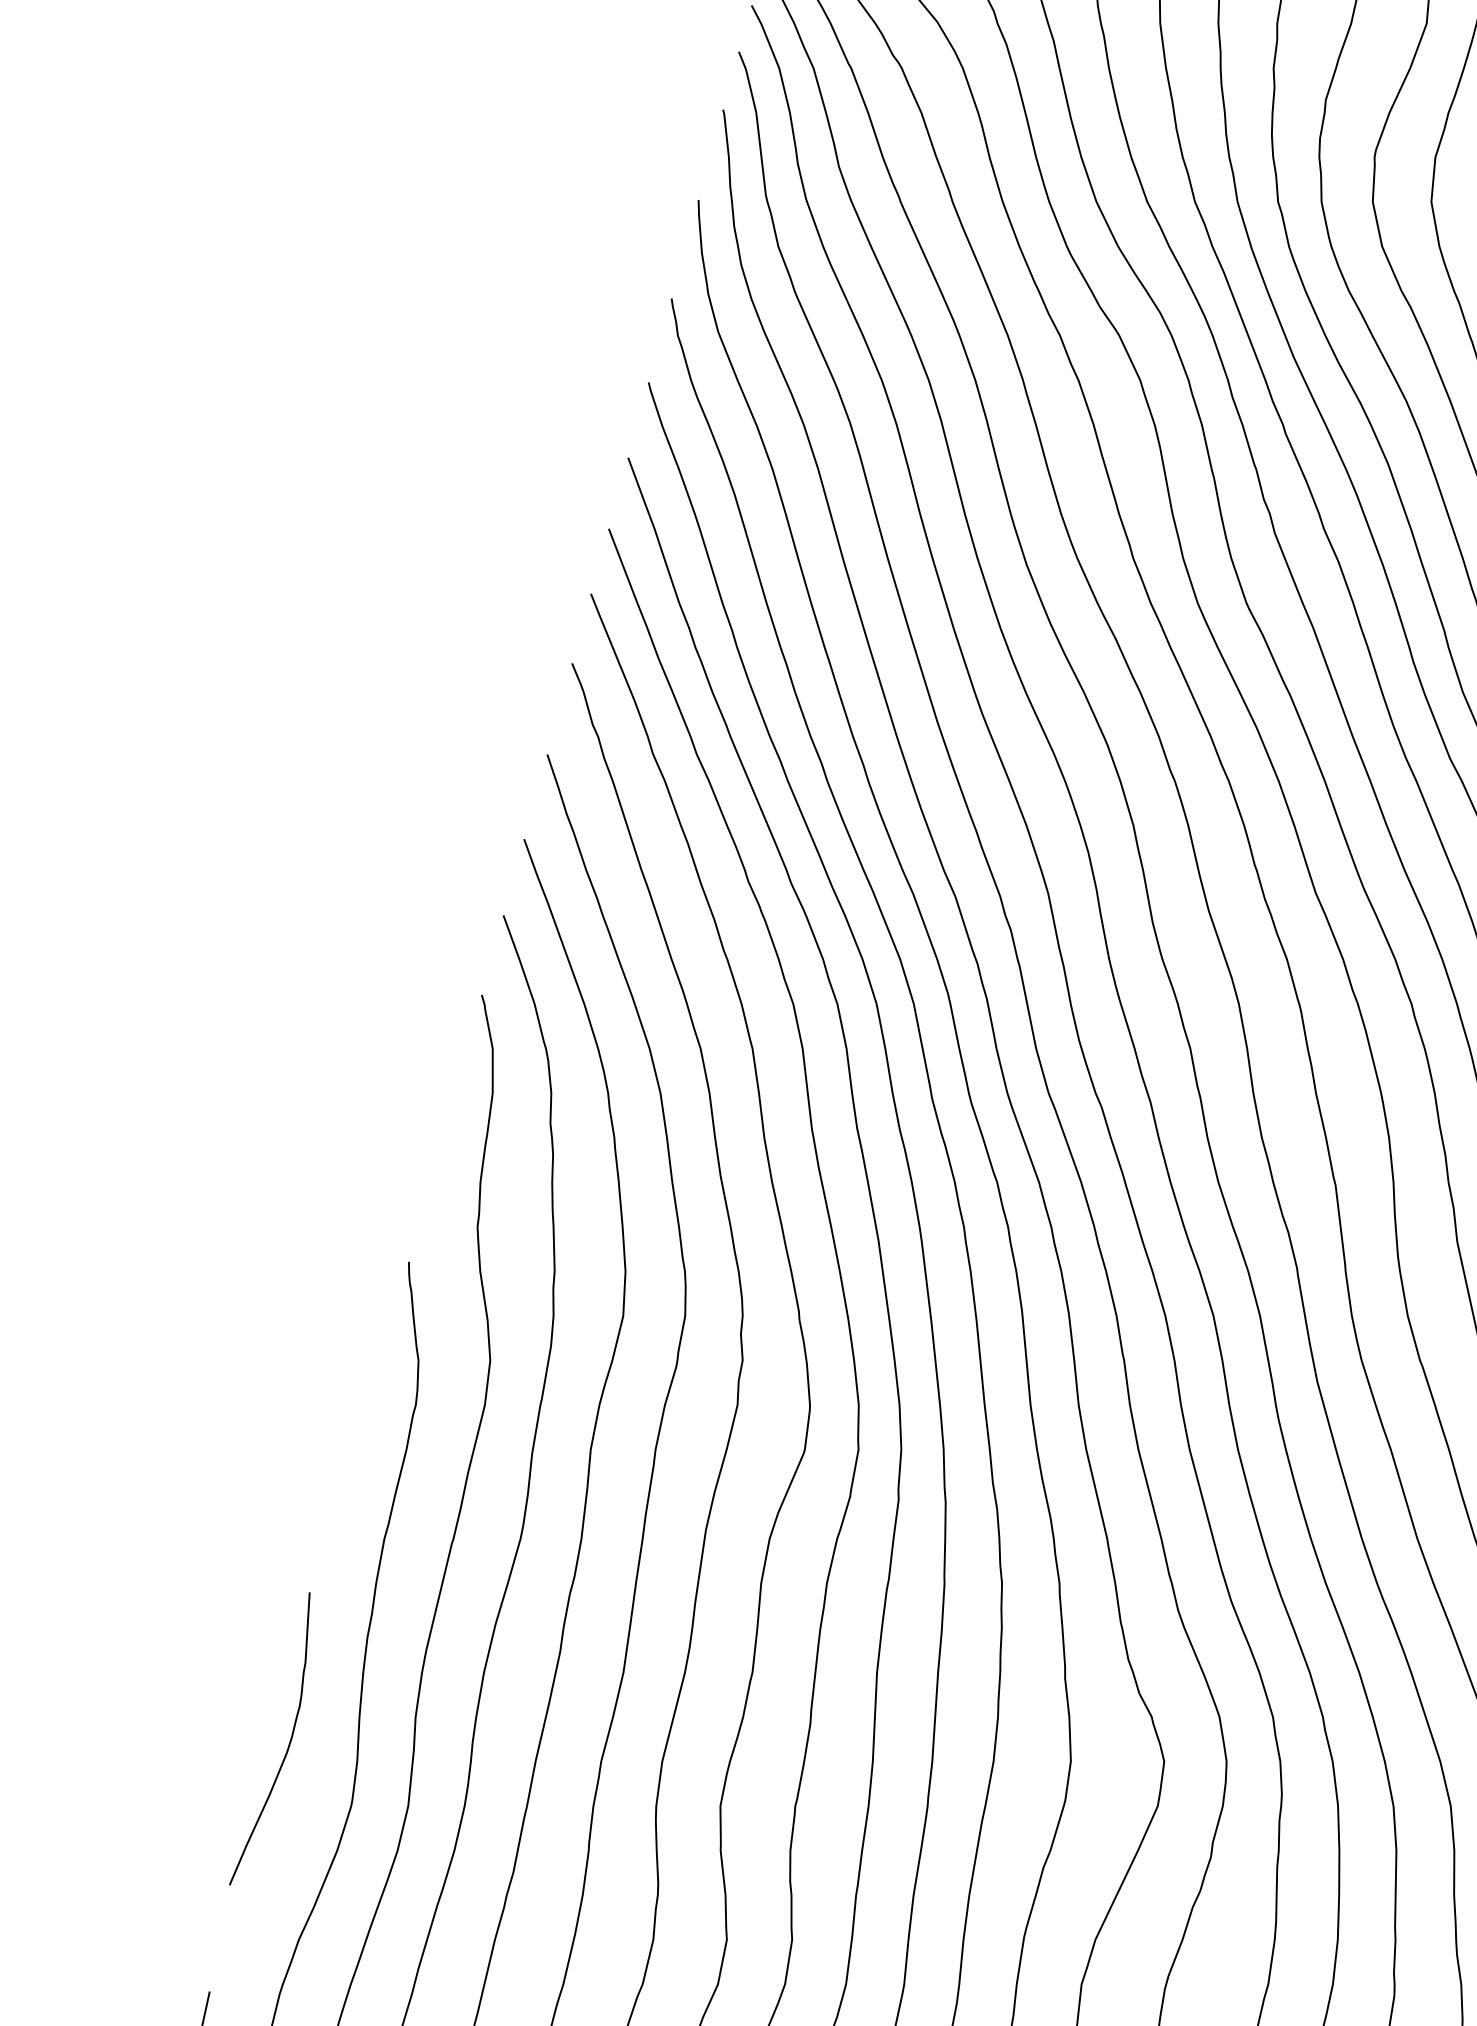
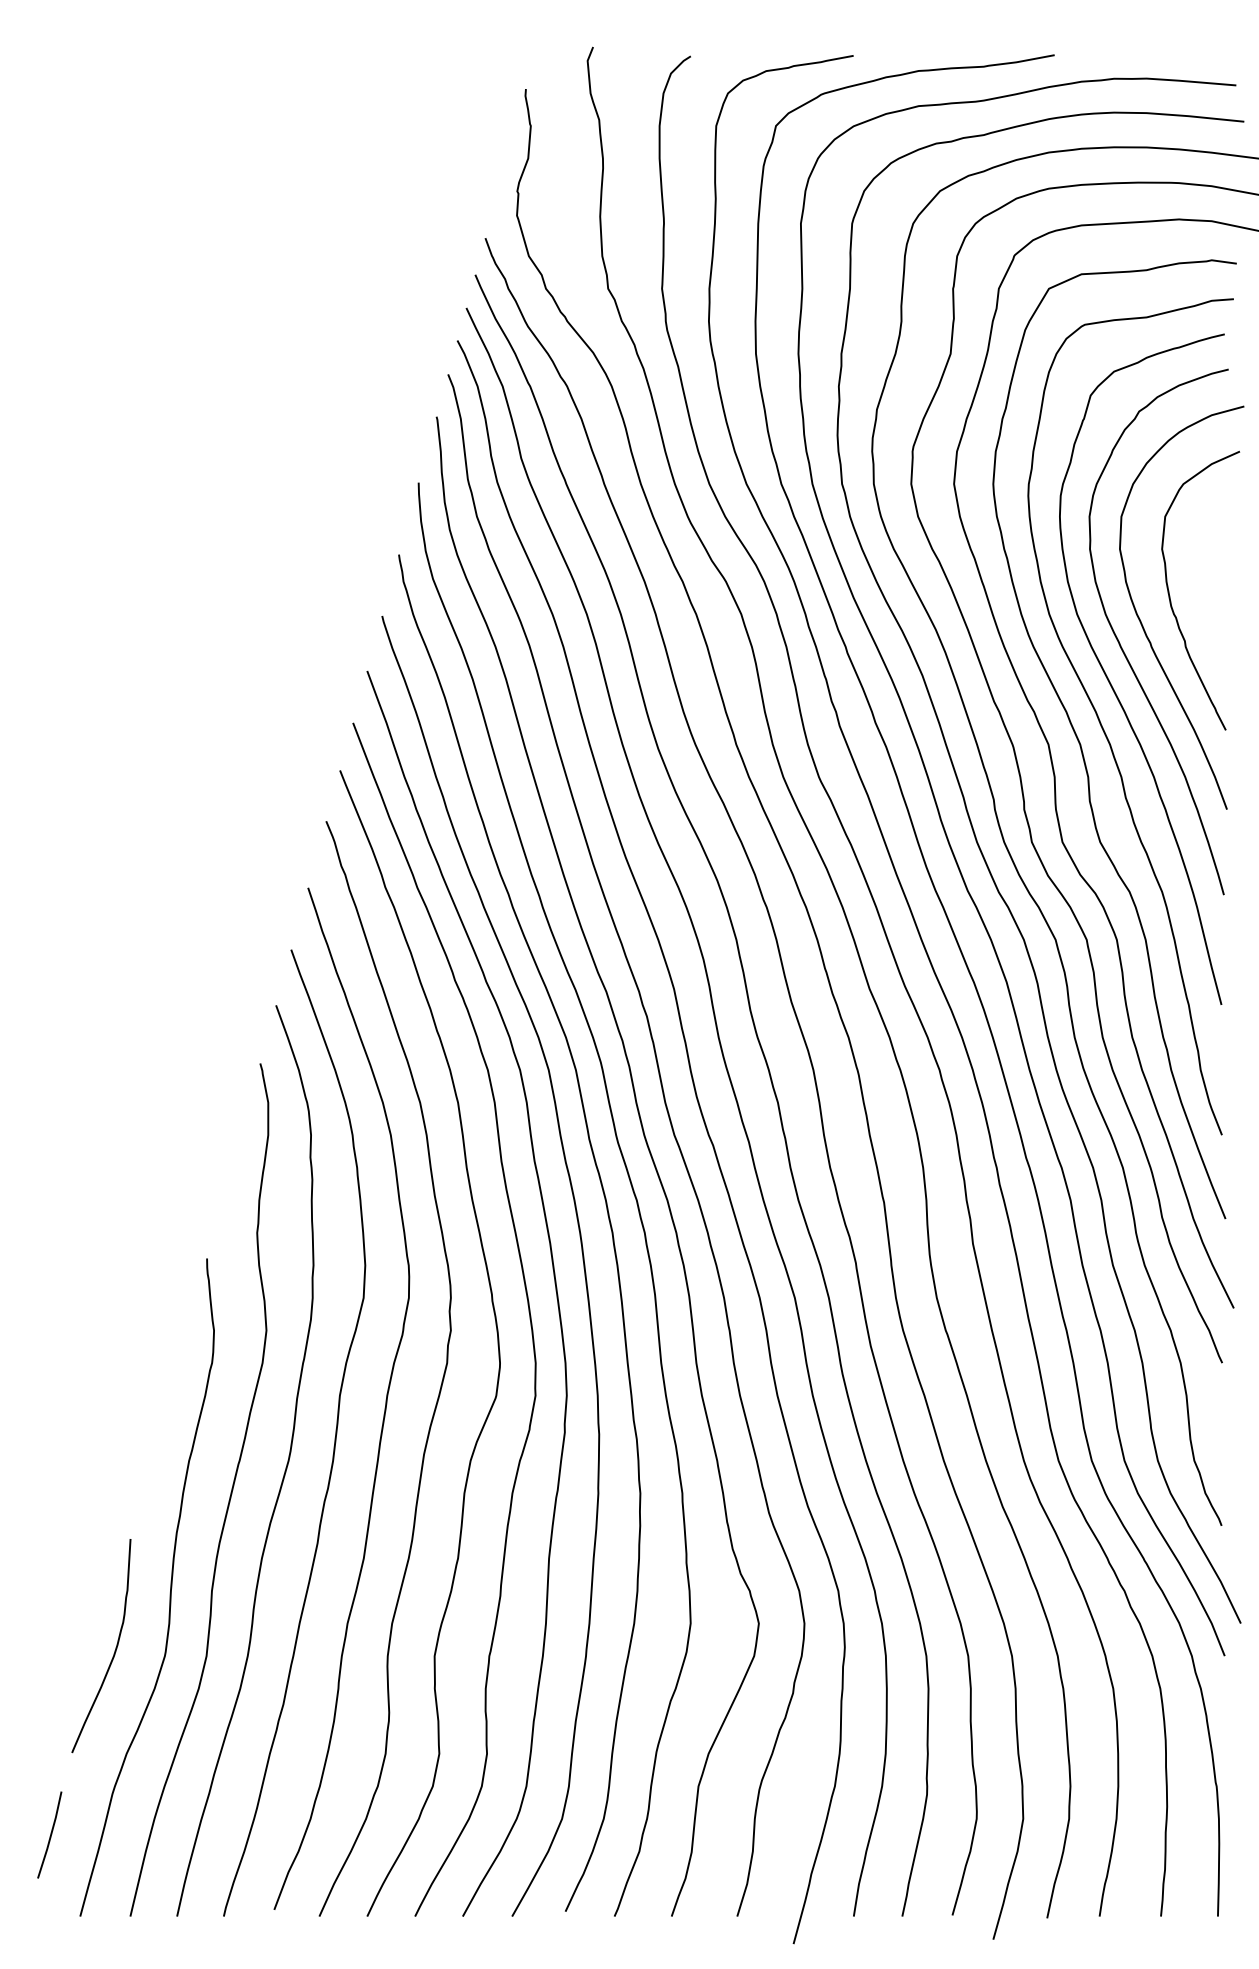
curve: (287, 1745) -> (114, 1650), moved

